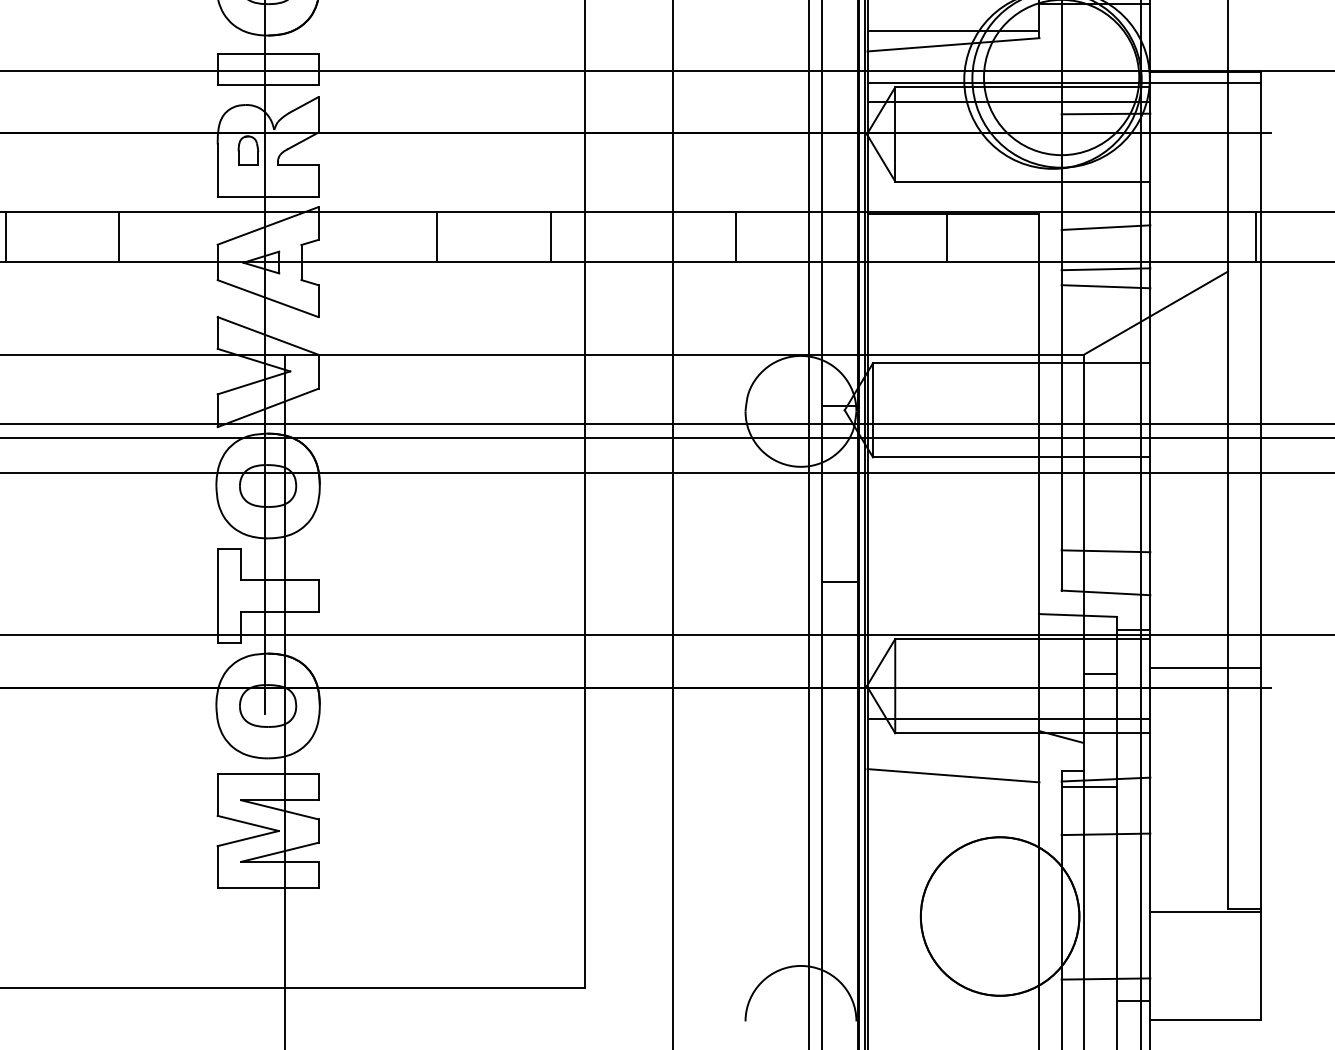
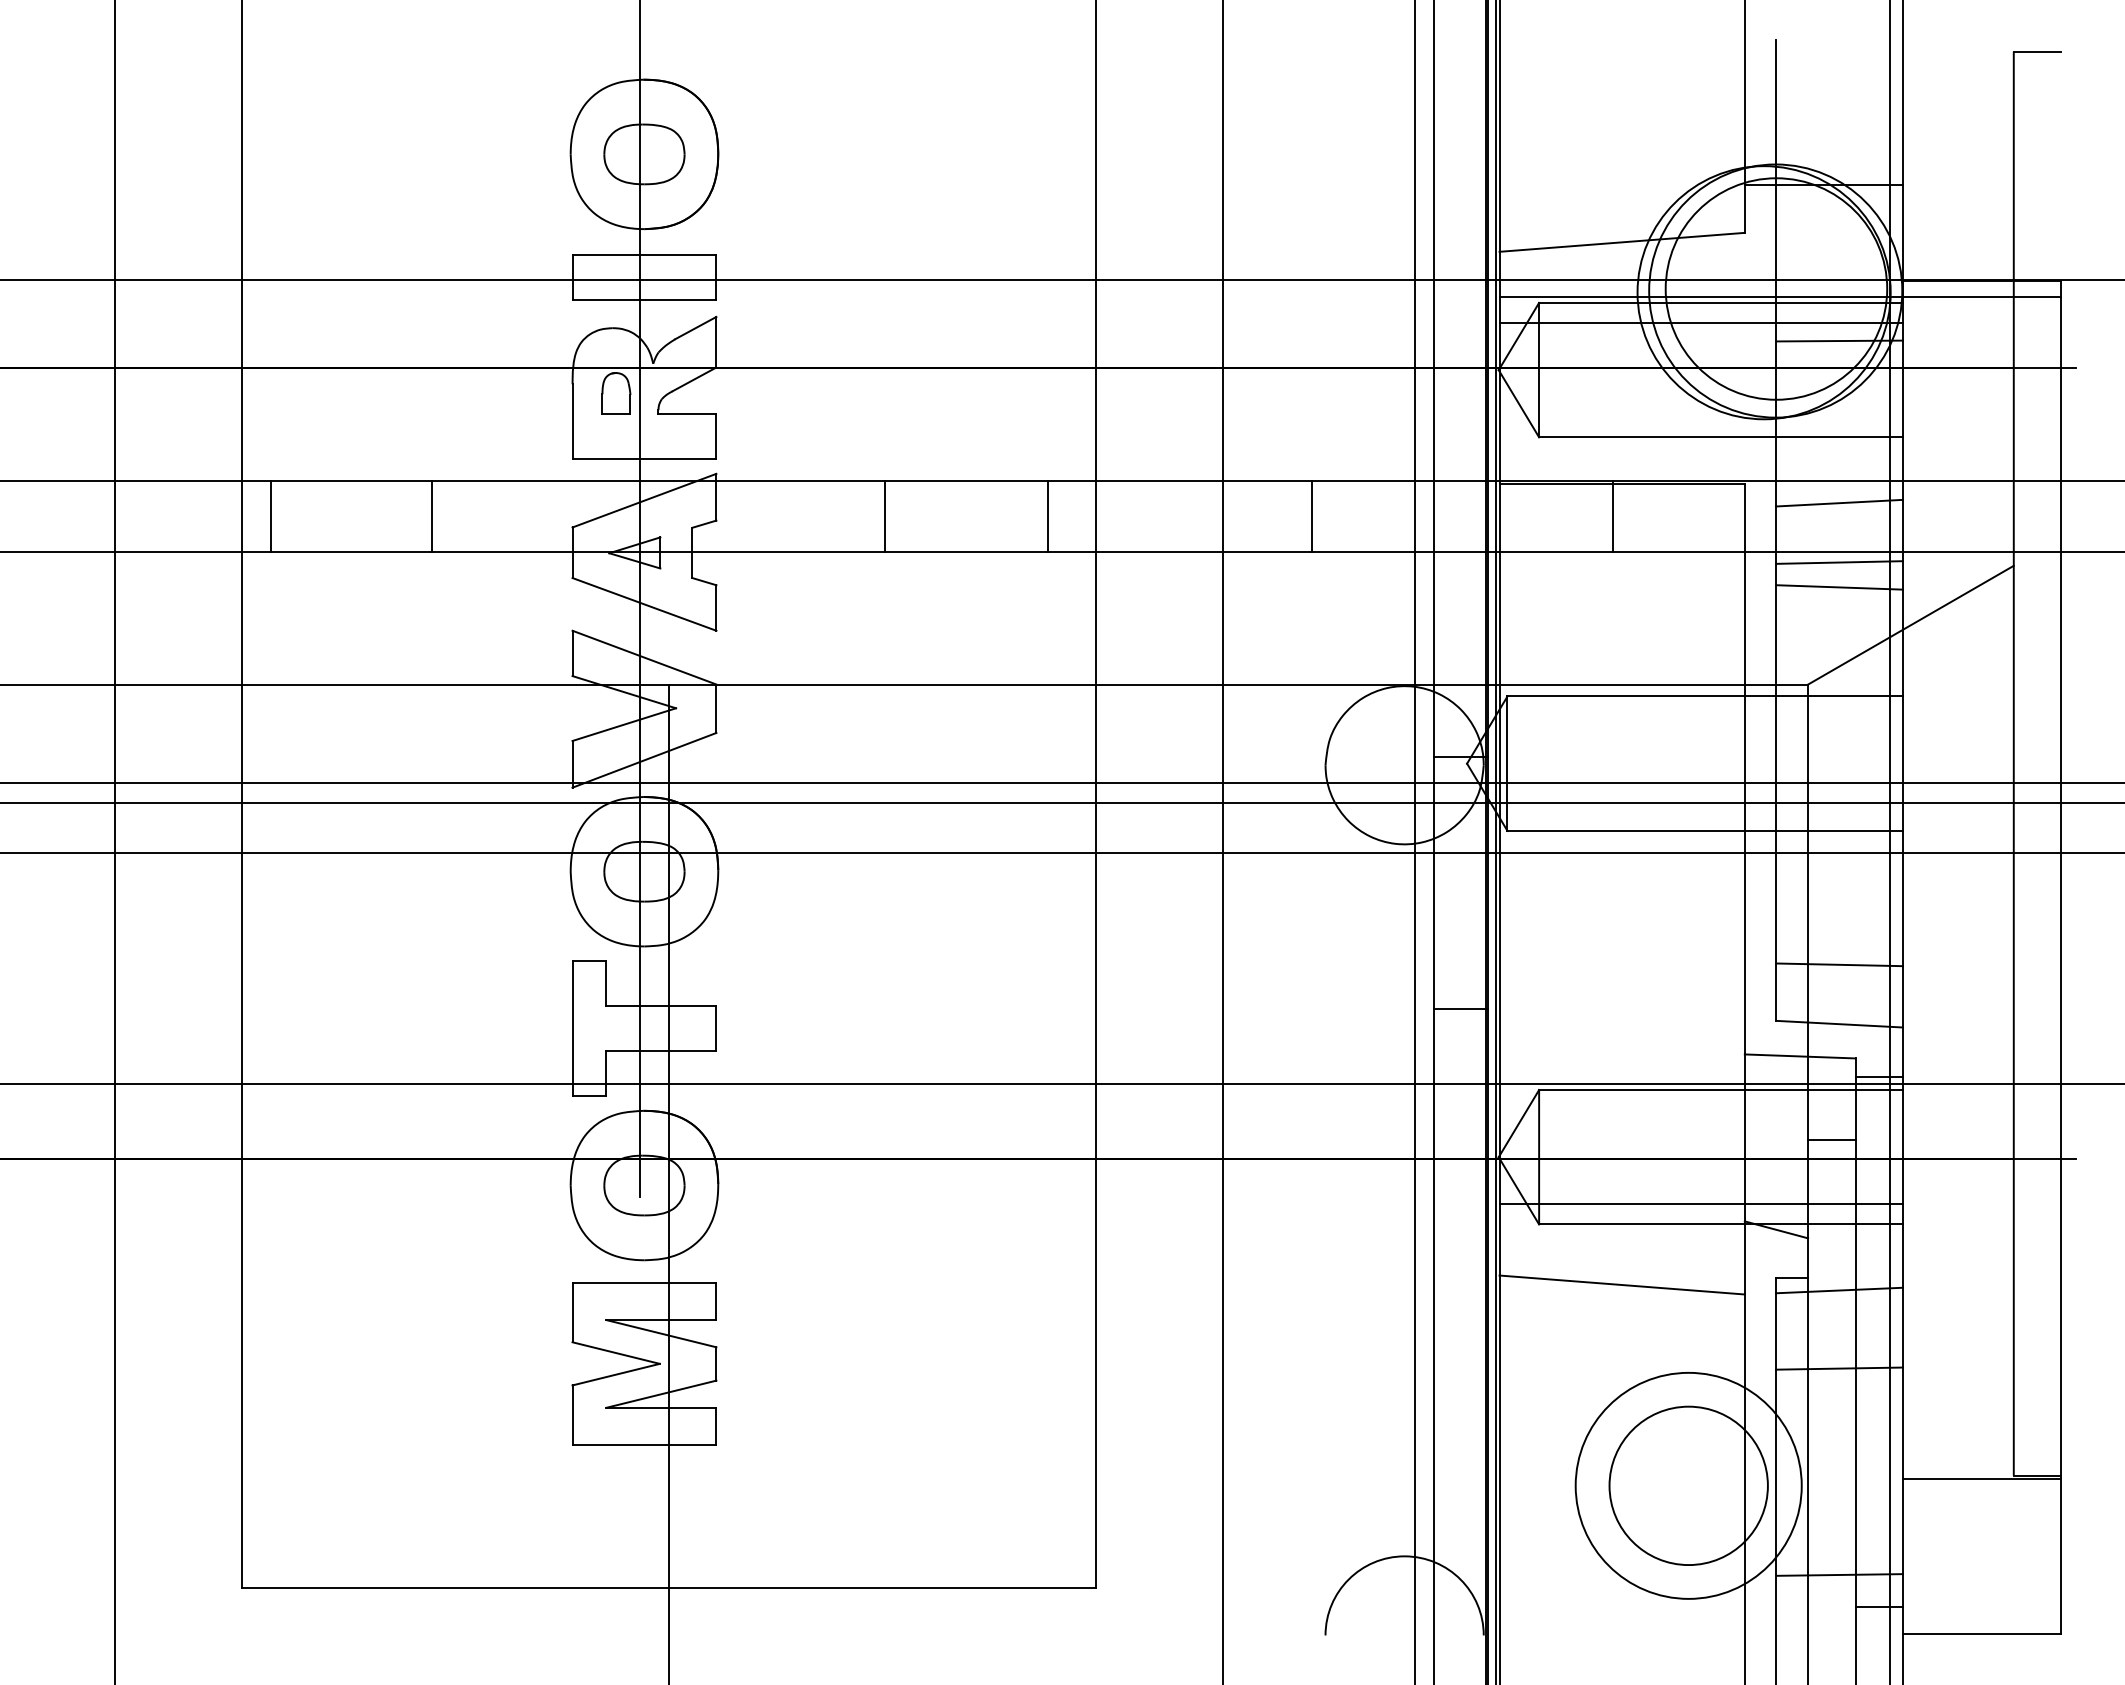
line: (953, 30) -> (1621, 222), removed
line: (1255, 237) -> (2053, 516), removed
line: (1206, 668) -> (1982, 1131), removed
line: (1088, 787) -> (1815, 1301), removed
circle: (999, 916) -> (1688, 1485), size x0.7

